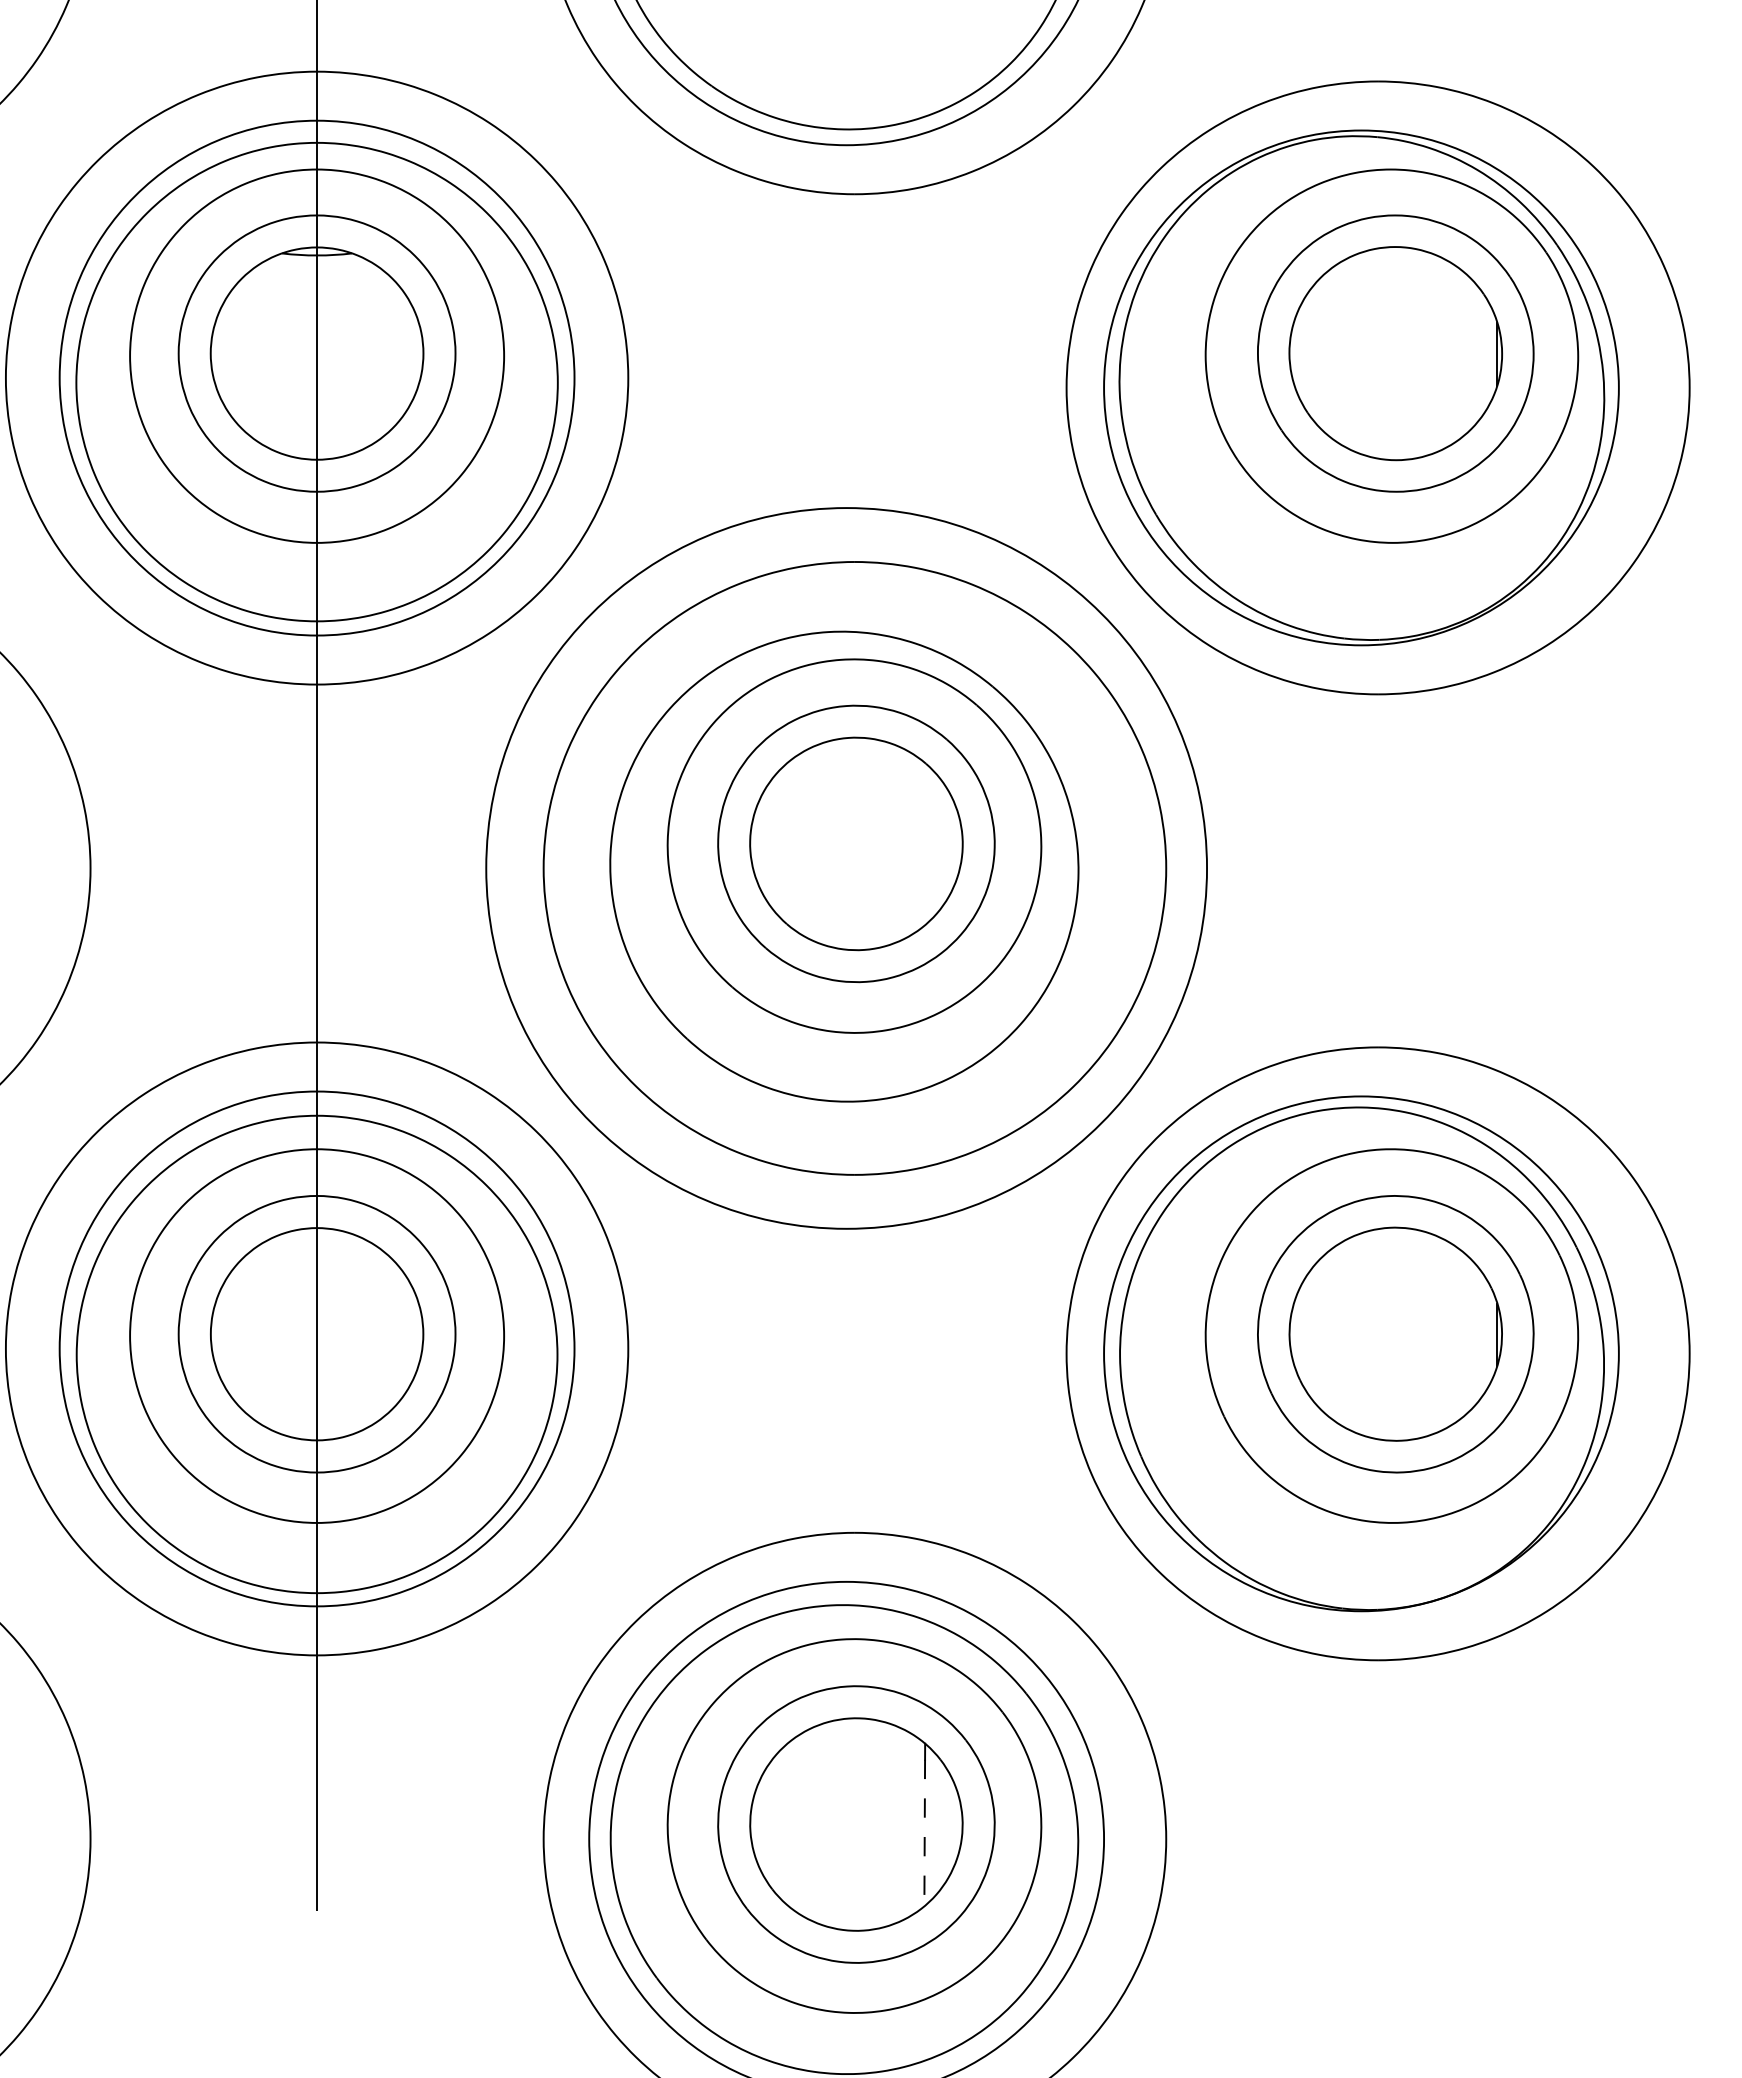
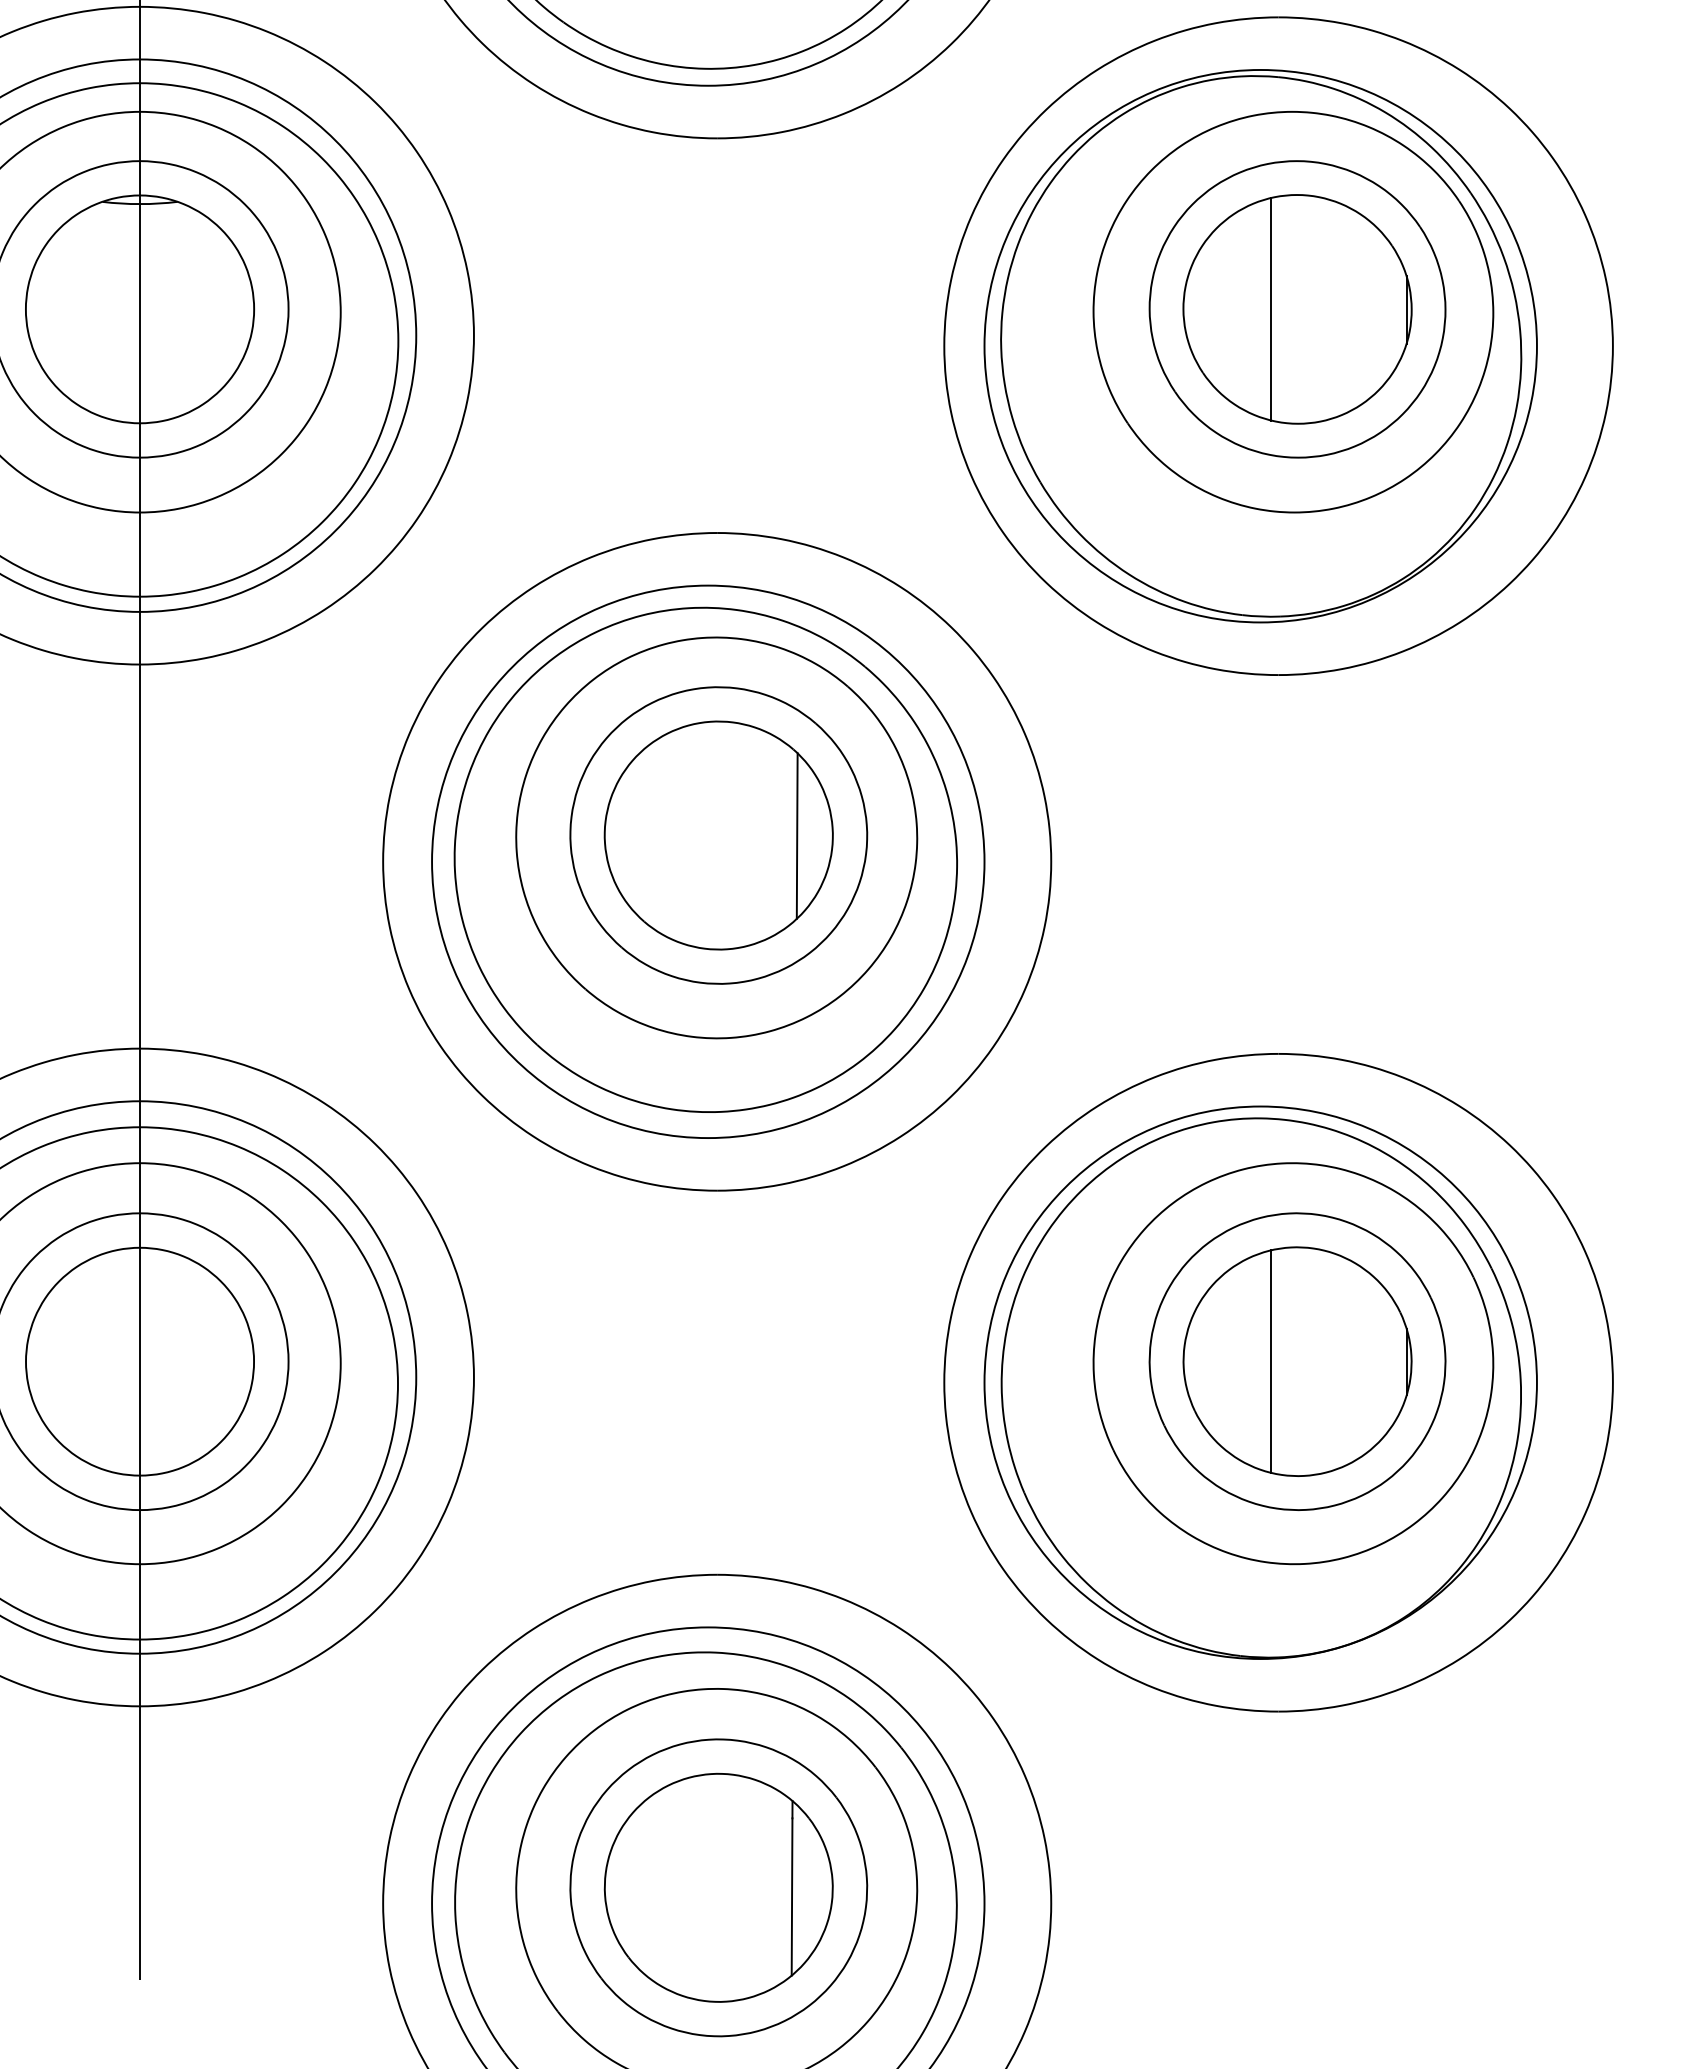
line: (1371, 353) -> (1271, 309), added
line: (929, 844) -> (797, 836), added
circle: (846, 868) -> (708, 861), size x0.71
line: (1371, 1333) -> (1271, 1360), added
line: (924, 1833) -> (791, 1897), dashed -> solid

